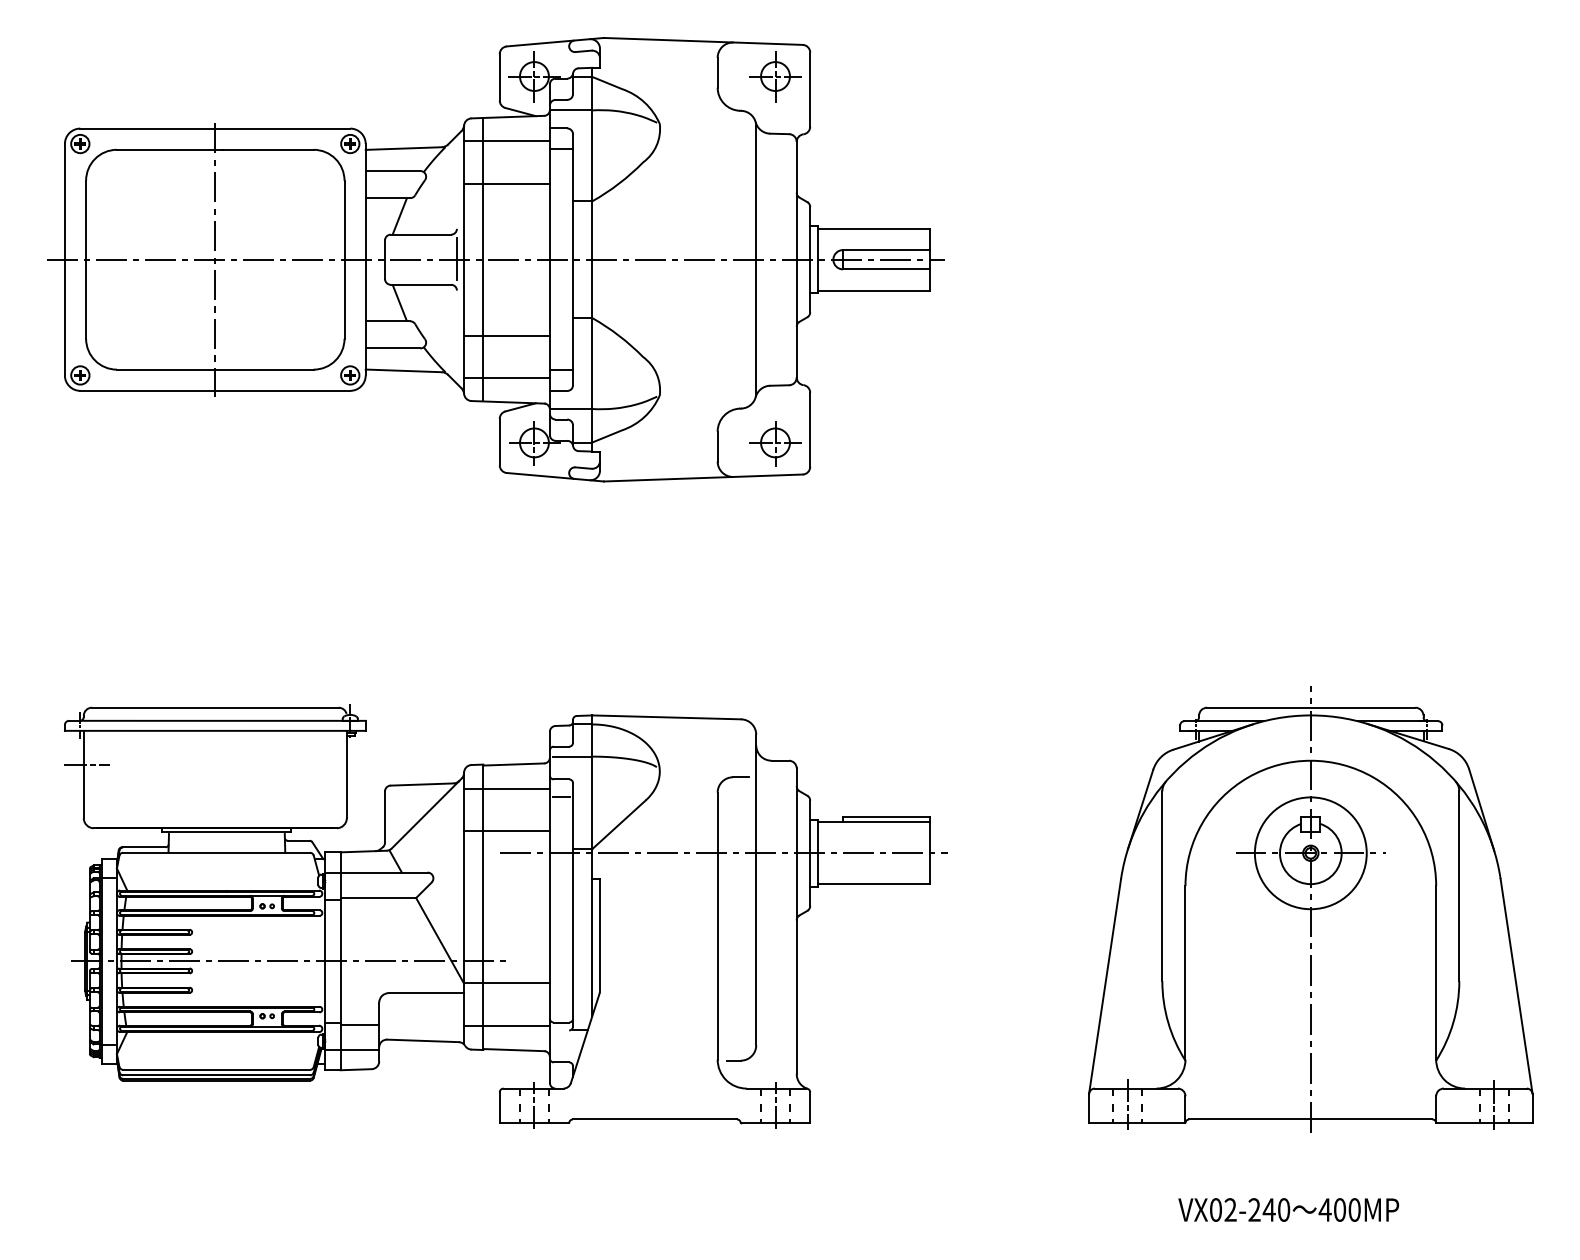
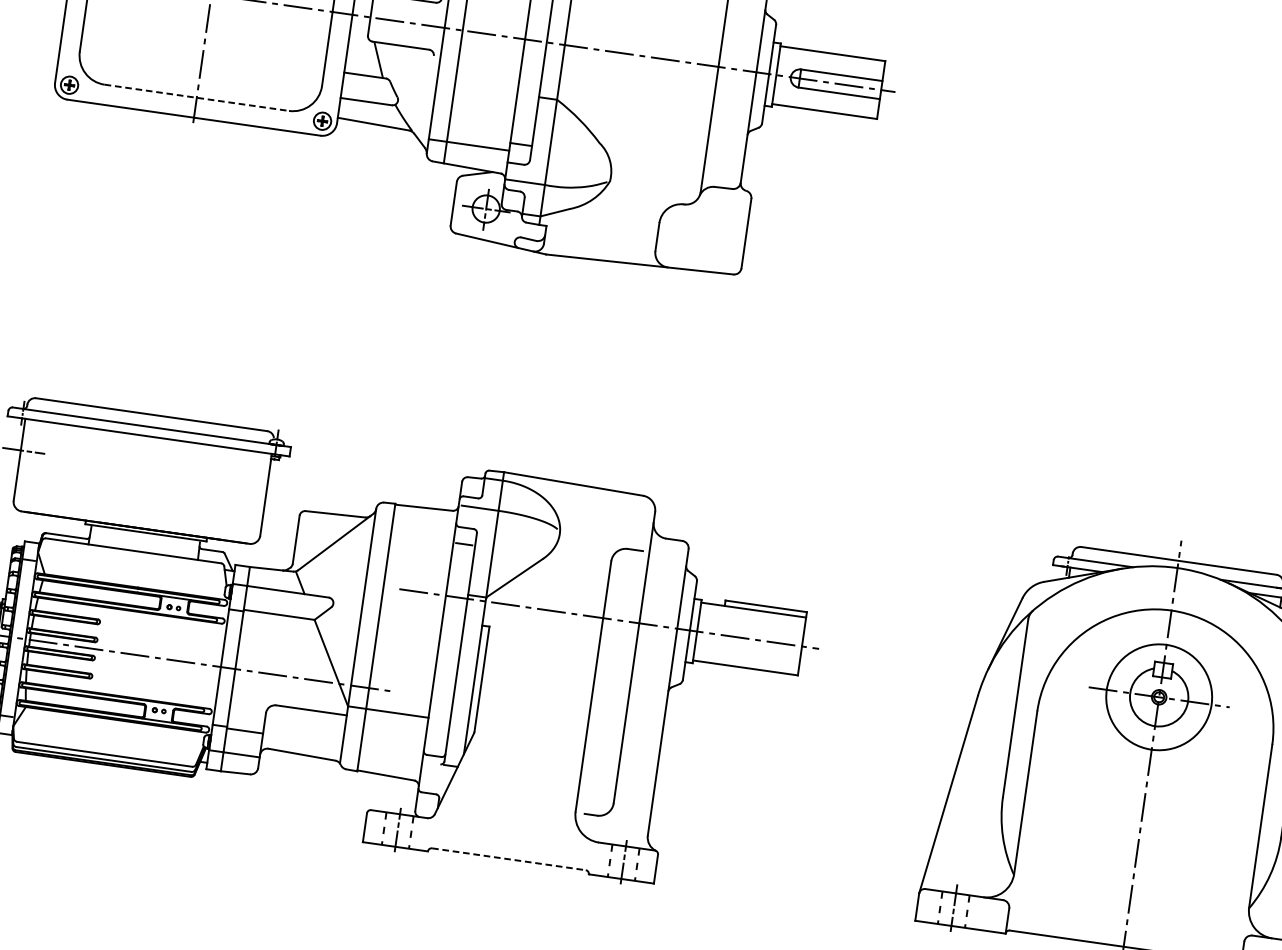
line: (456, 259) -> (437, 26), removed
line: (506, 335) -> (474, 104), removed
line: (215, 369) -> (197, 97), solid -> dashed
part: (775, 443) -> (712, 241), removed
line: (506, 788) -> (413, 529), removed
line: (506, 831) -> (408, 569), removed
line: (506, 1026) -> (382, 752), removed
line: (654, 1119) -> (508, 859), solid -> dashed

